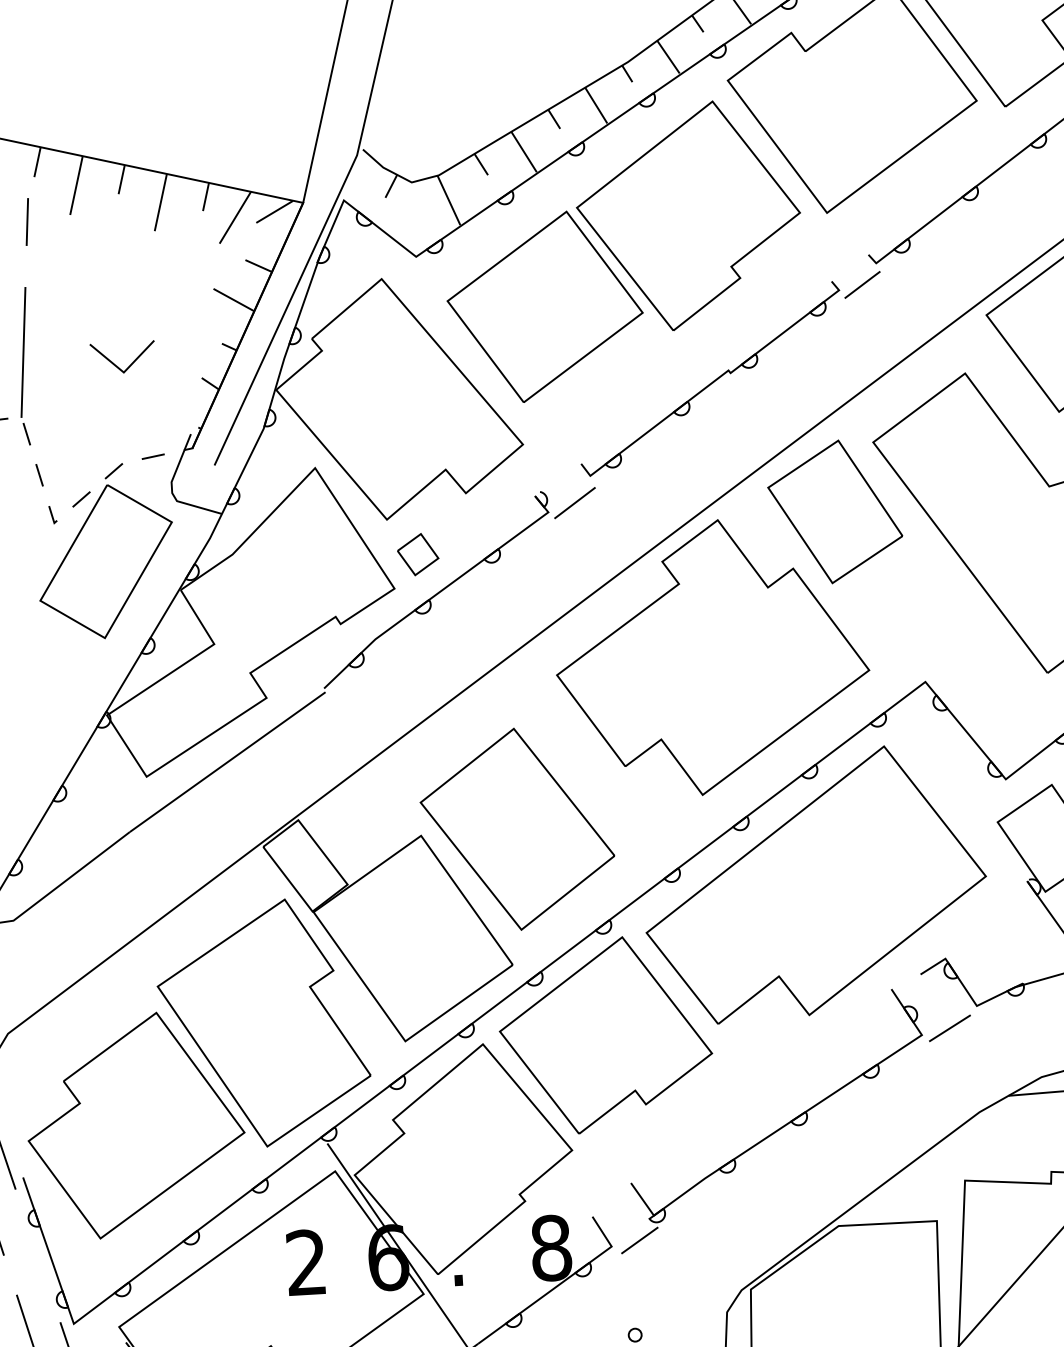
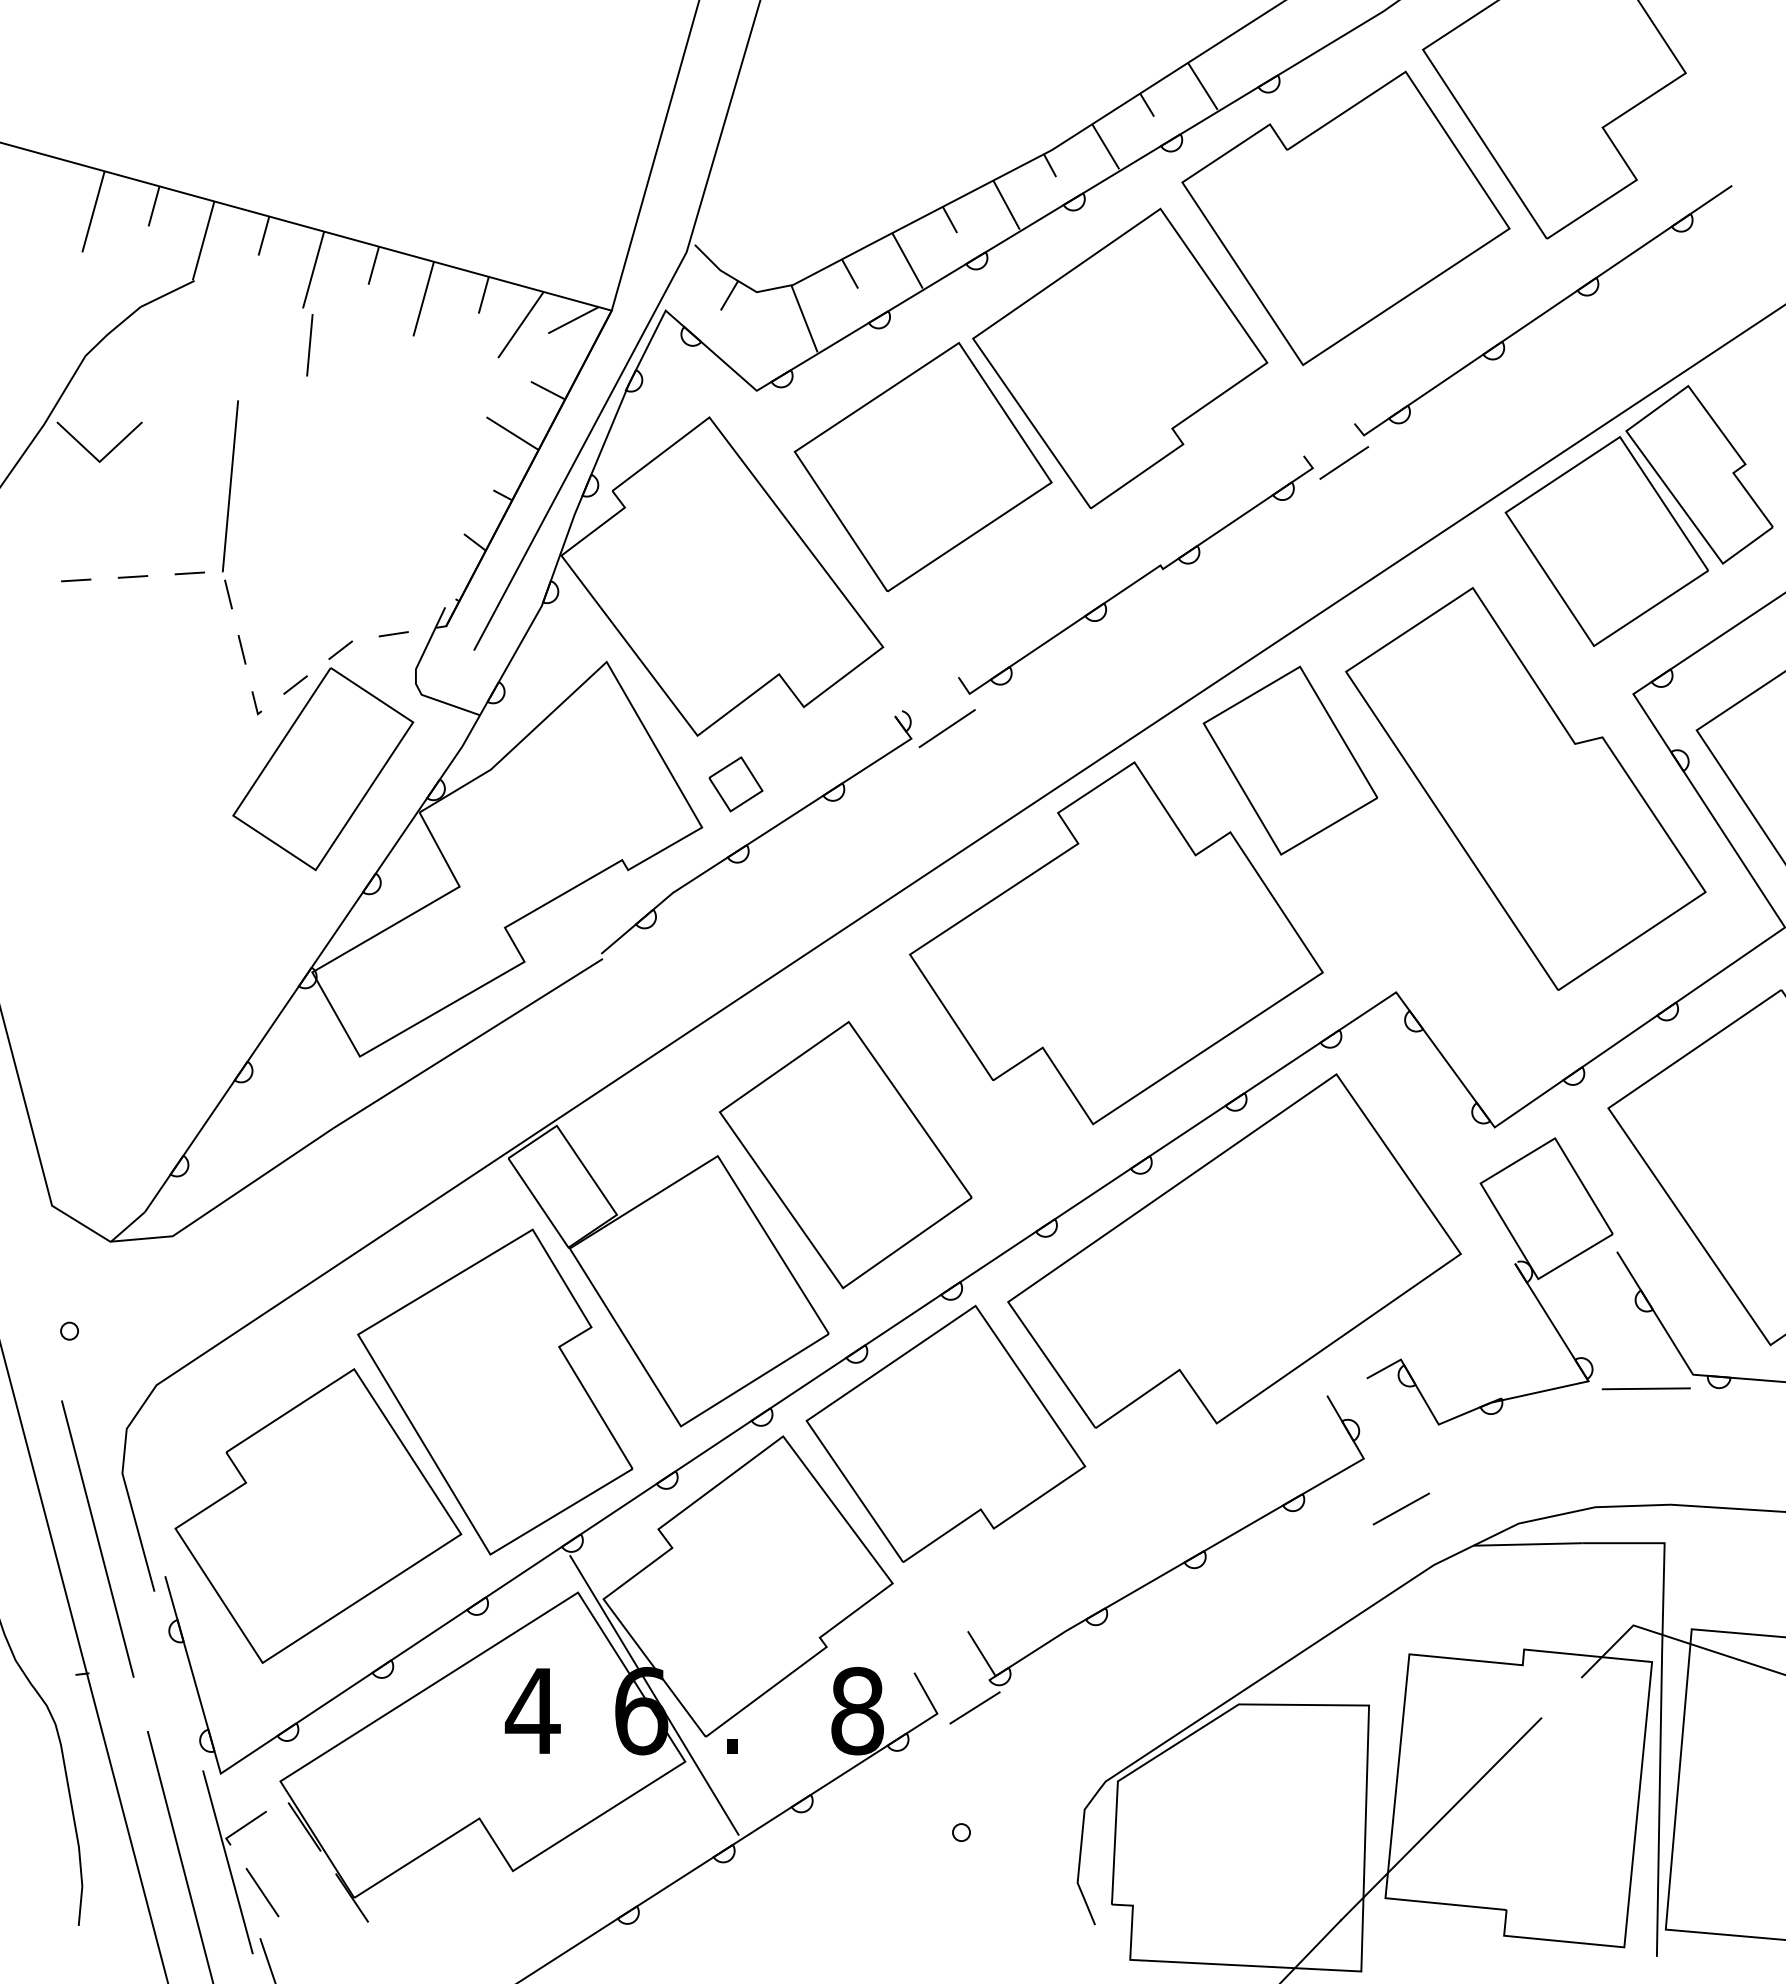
line: (27, 222) -> (309, 345), moved
line: (116, 365) -> (352, 510), removed
line: (949, 1028) -> (1400, 1508), moved
text: (306, 1261) -> (532, 1709), 2 -> 4

